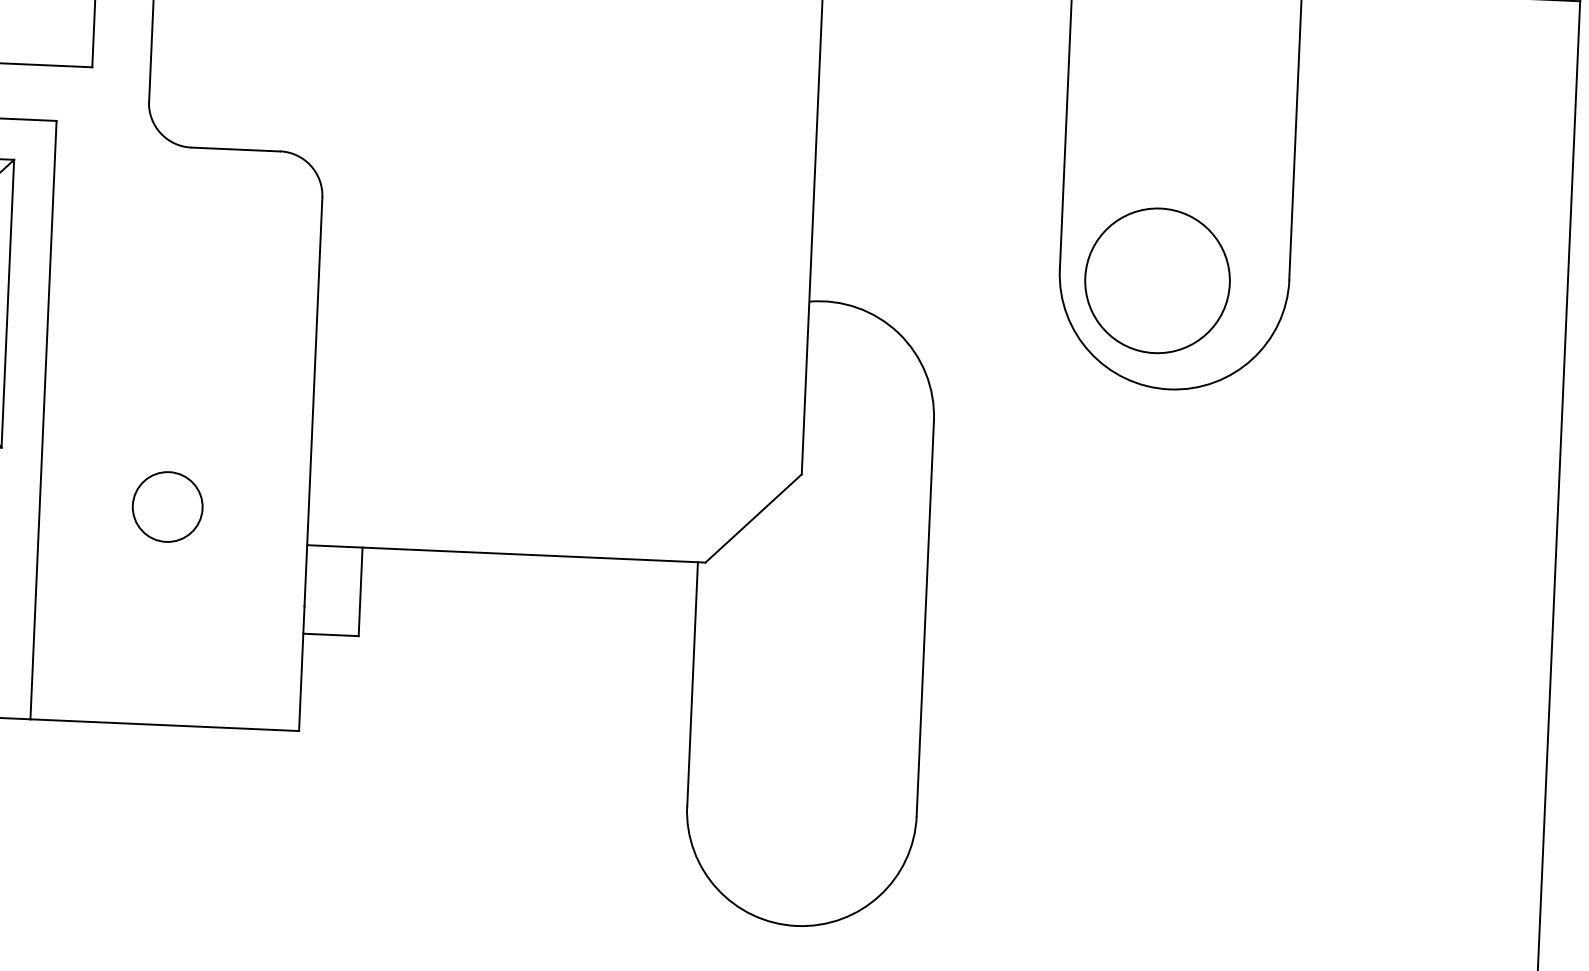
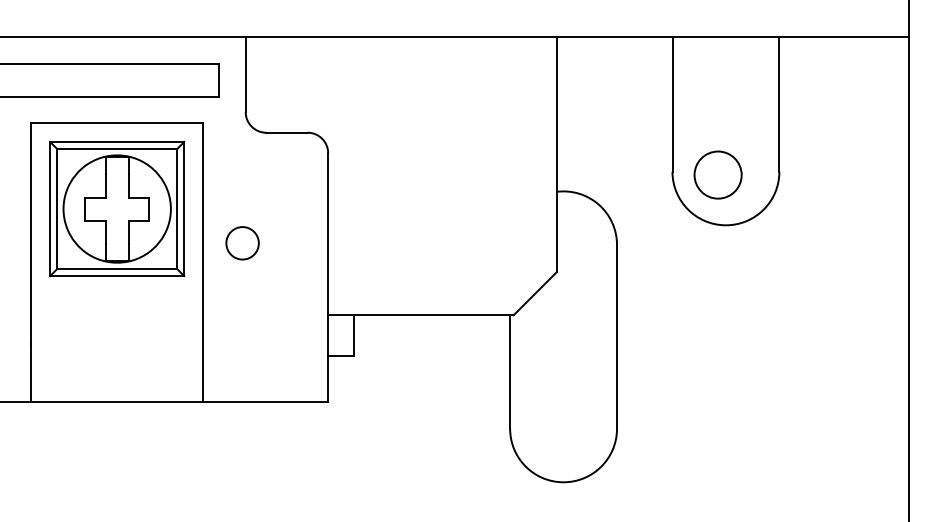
circle: (1156, 279) -> (717, 174), size x0.7
circle: (167, 507) -> (242, 243), moved

